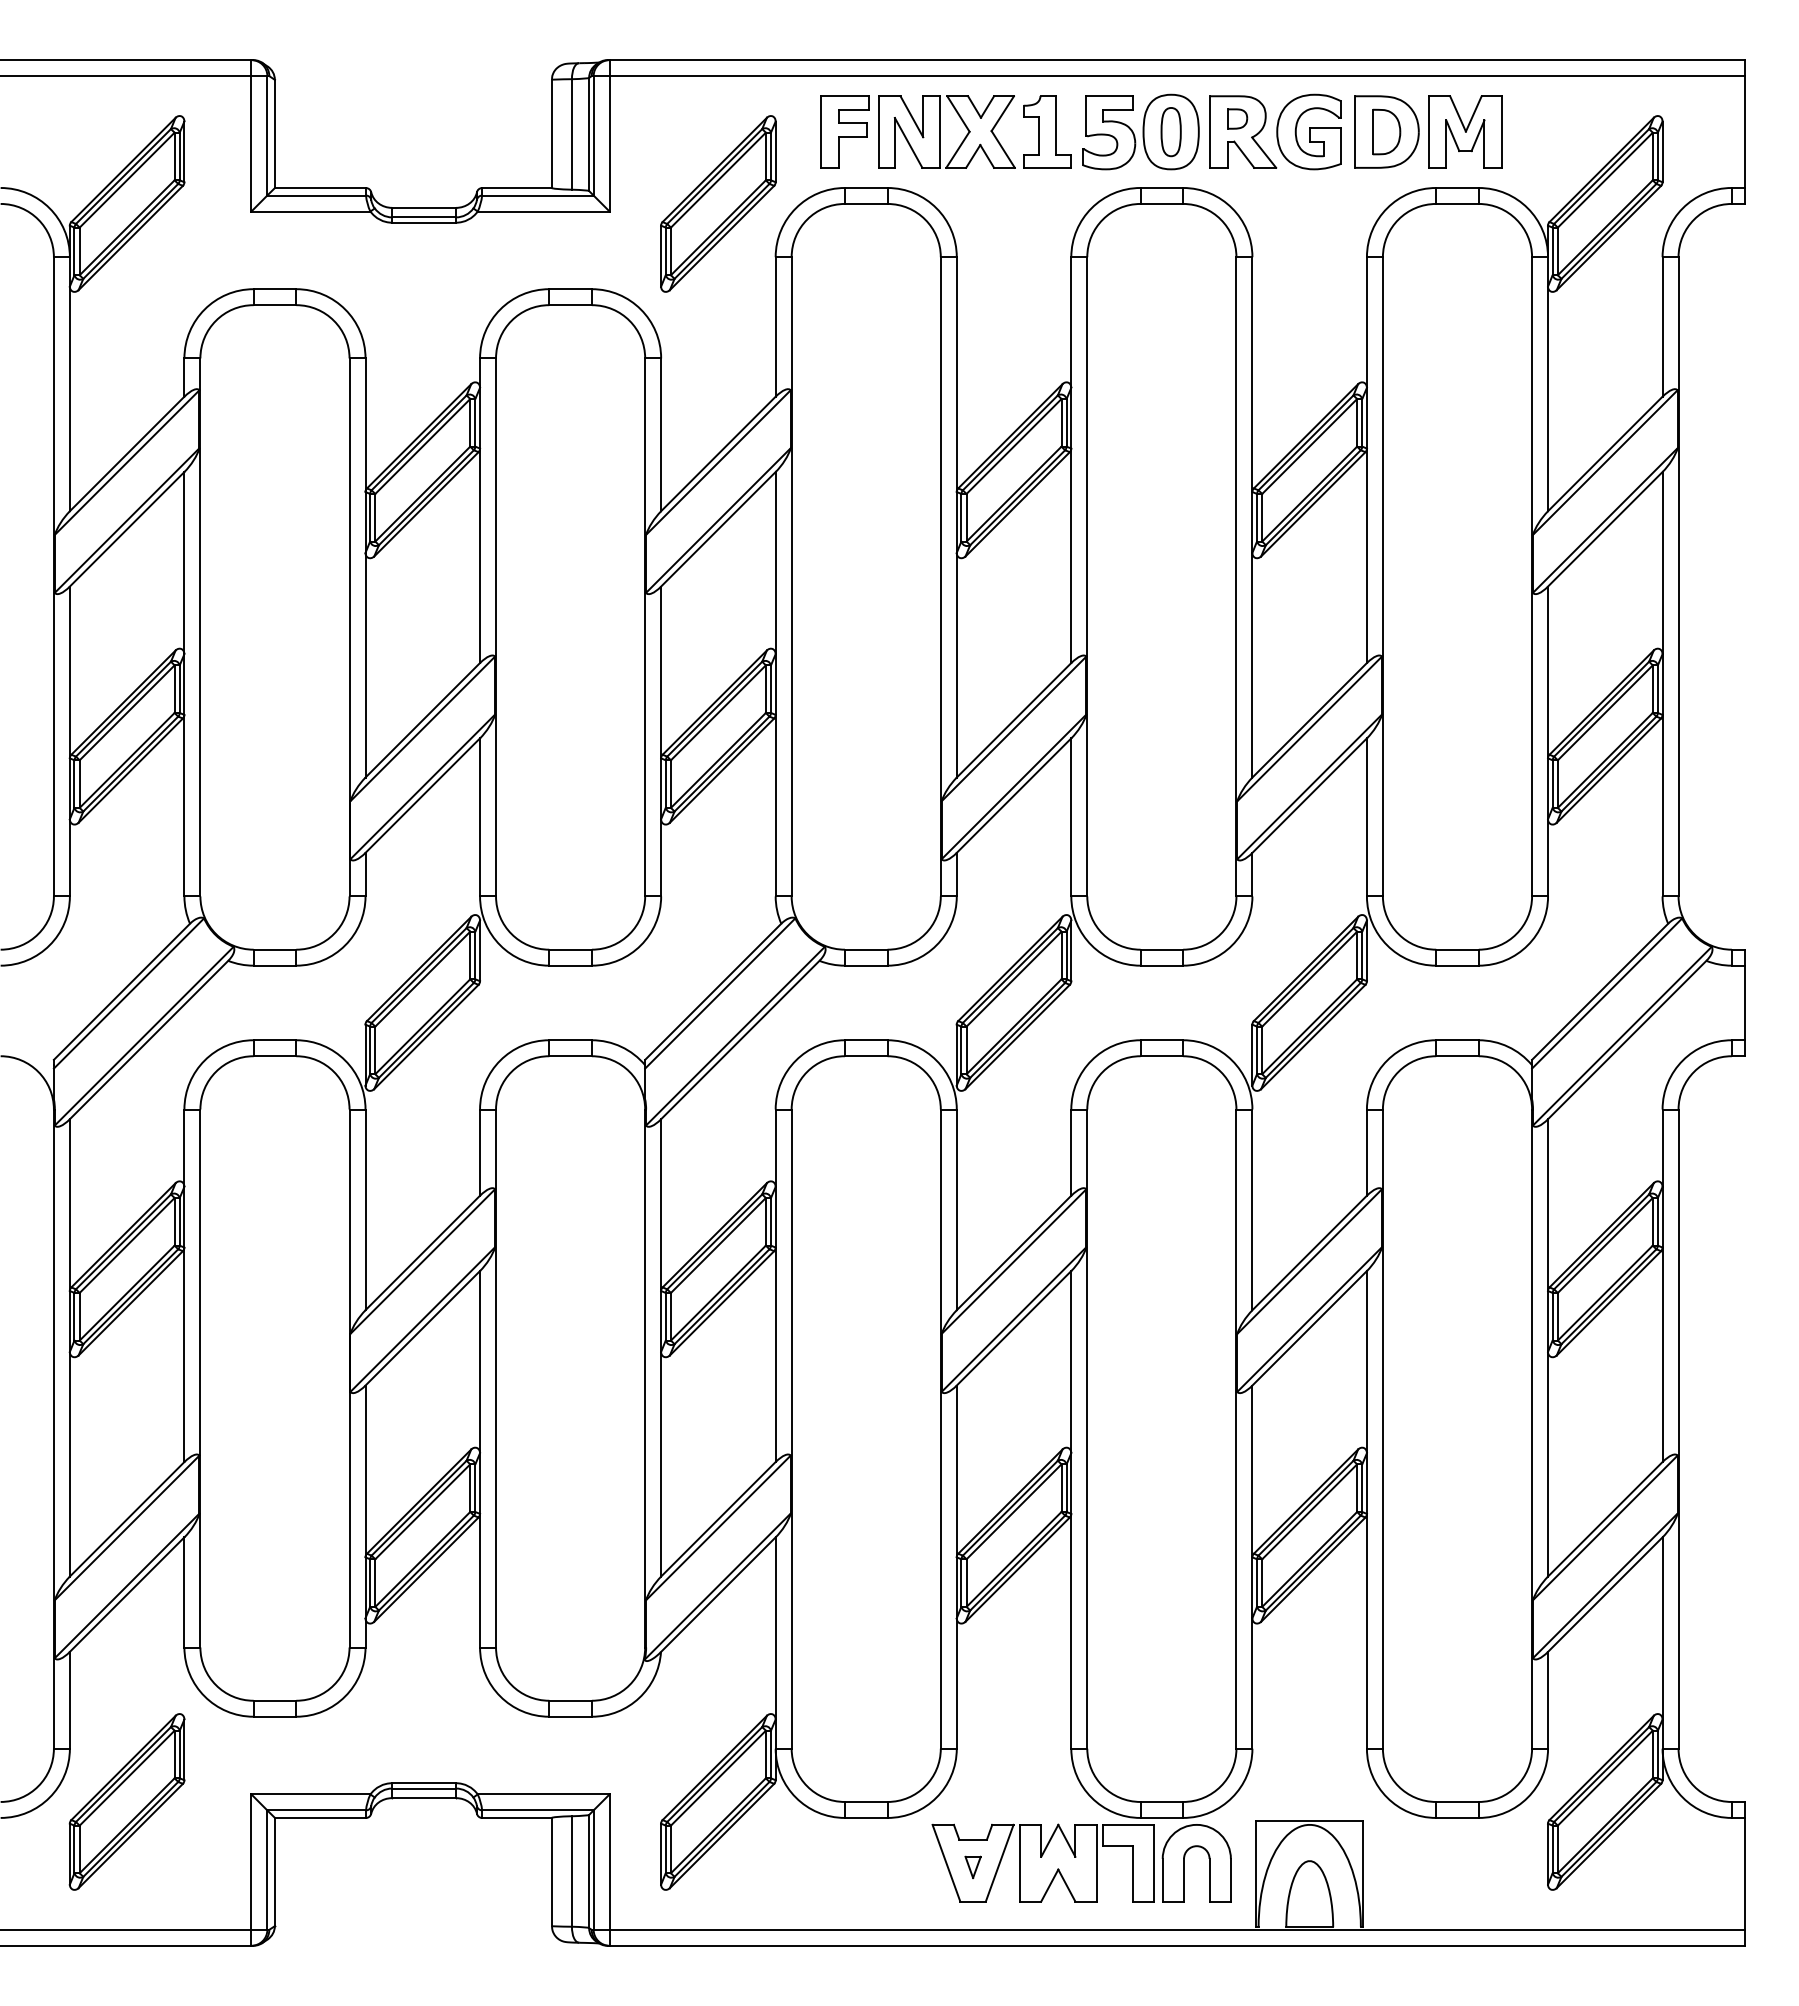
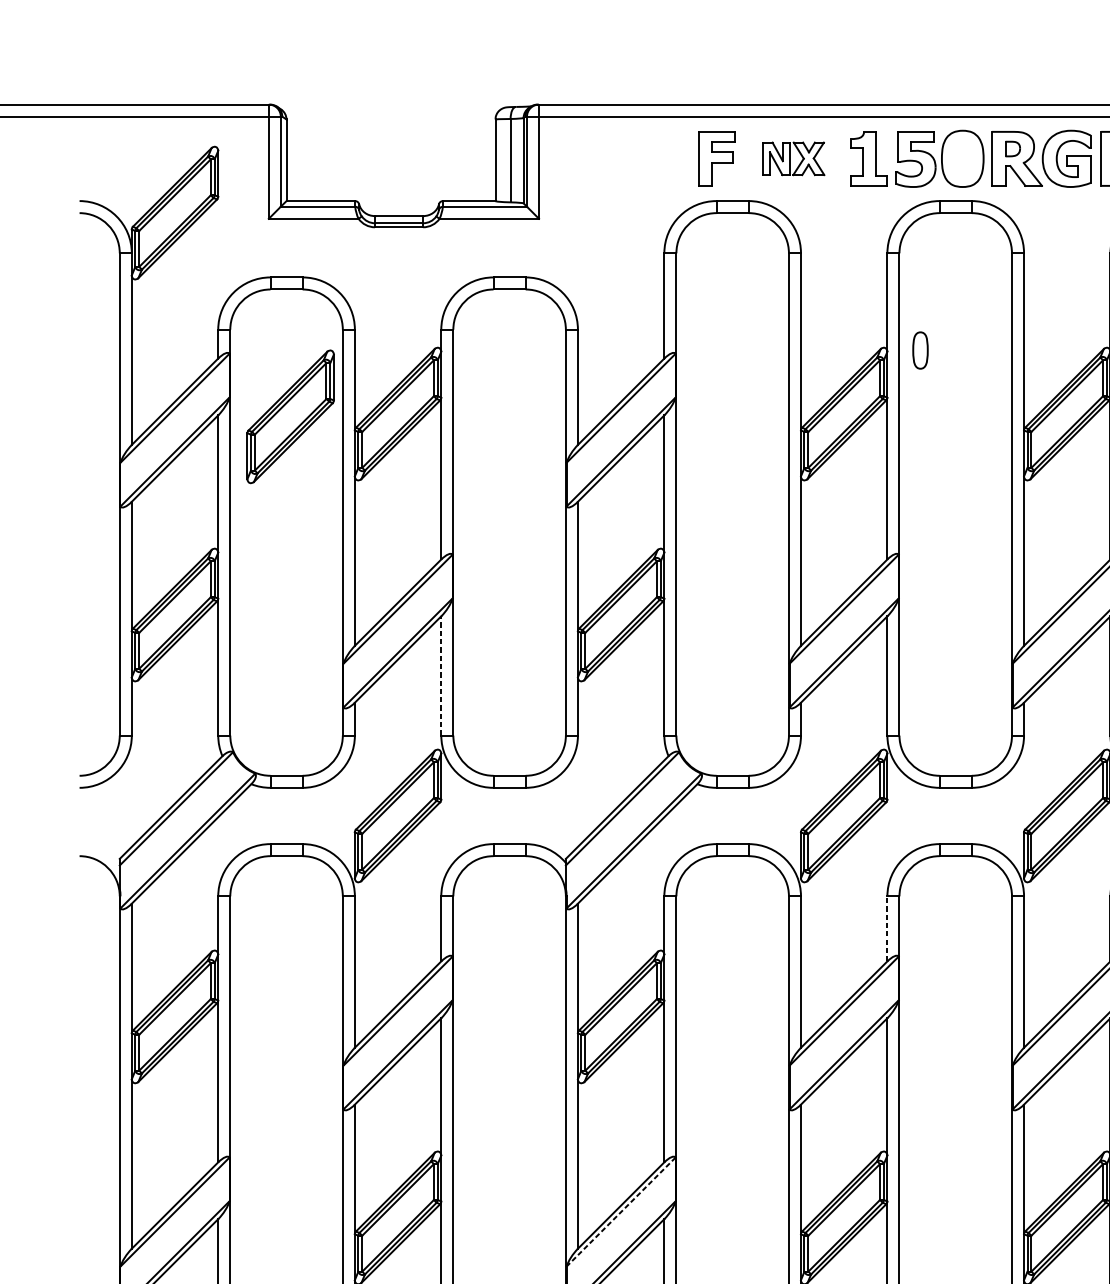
part: (946, 131) -> (793, 158), size x0.6
part: (1170, 132) -> (919, 350), moved
part: (718, 203) -> (290, 416), moved
line: (480, 816) -> (441, 675), solid -> dashed
line: (1071, 1152) -> (887, 928), solid -> dashed
line: (718, 1528) -> (621, 1212), solid -> dashed

